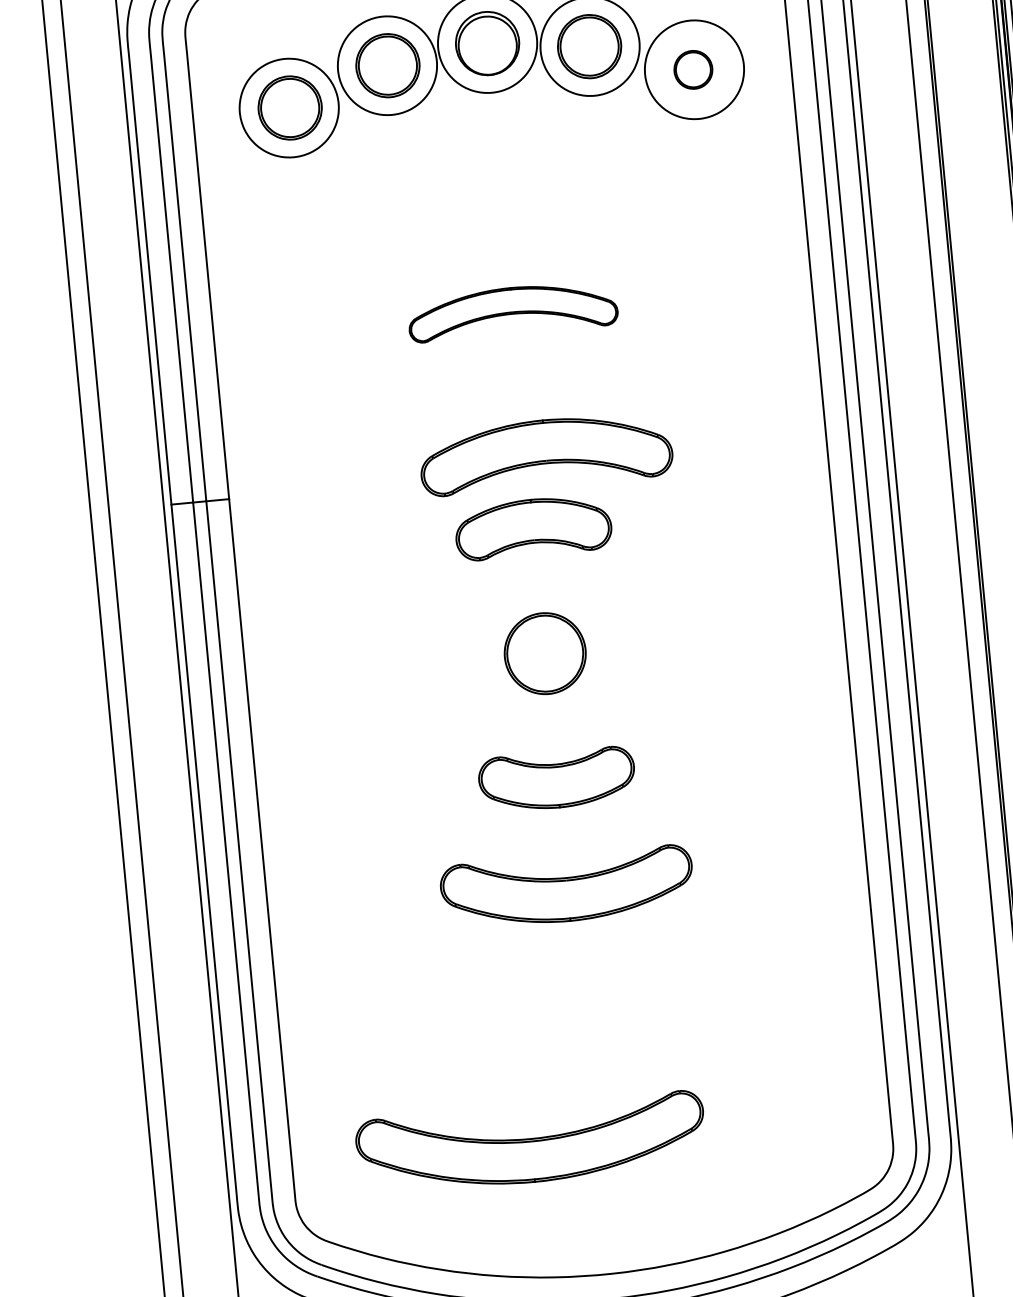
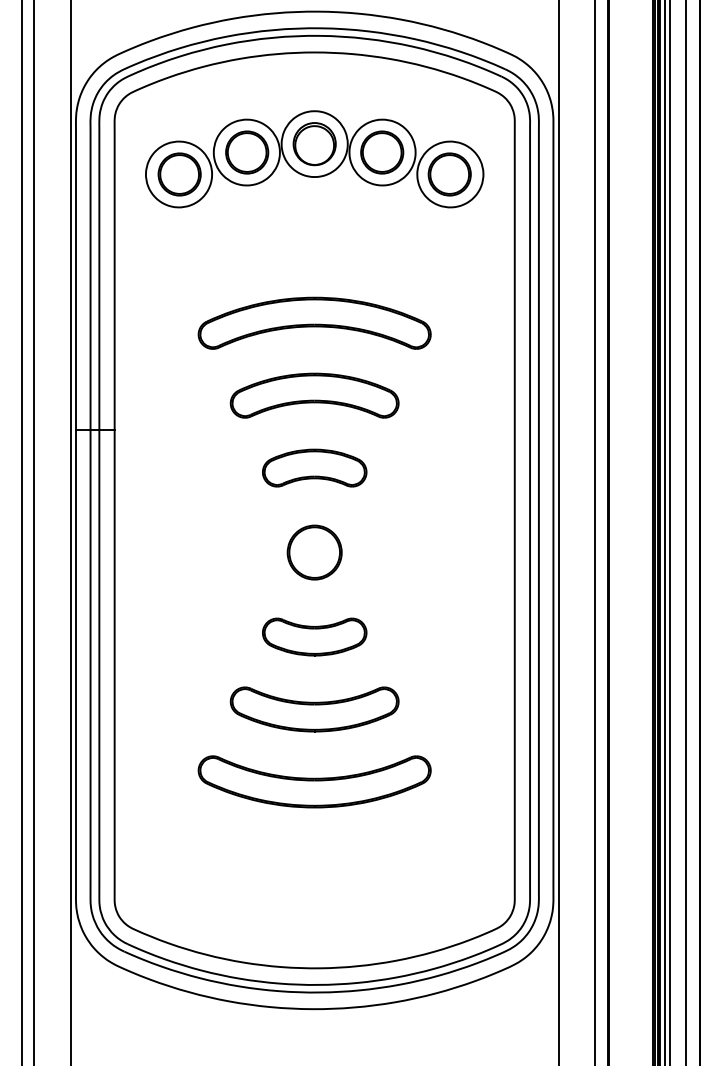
part: (693, 69) -> (449, 174), size x1.67
part: (512, 310) -> (314, 322), size x1.67
part: (545, 453) -> (314, 395), moved
part: (530, 1143) -> (314, 781), moved

